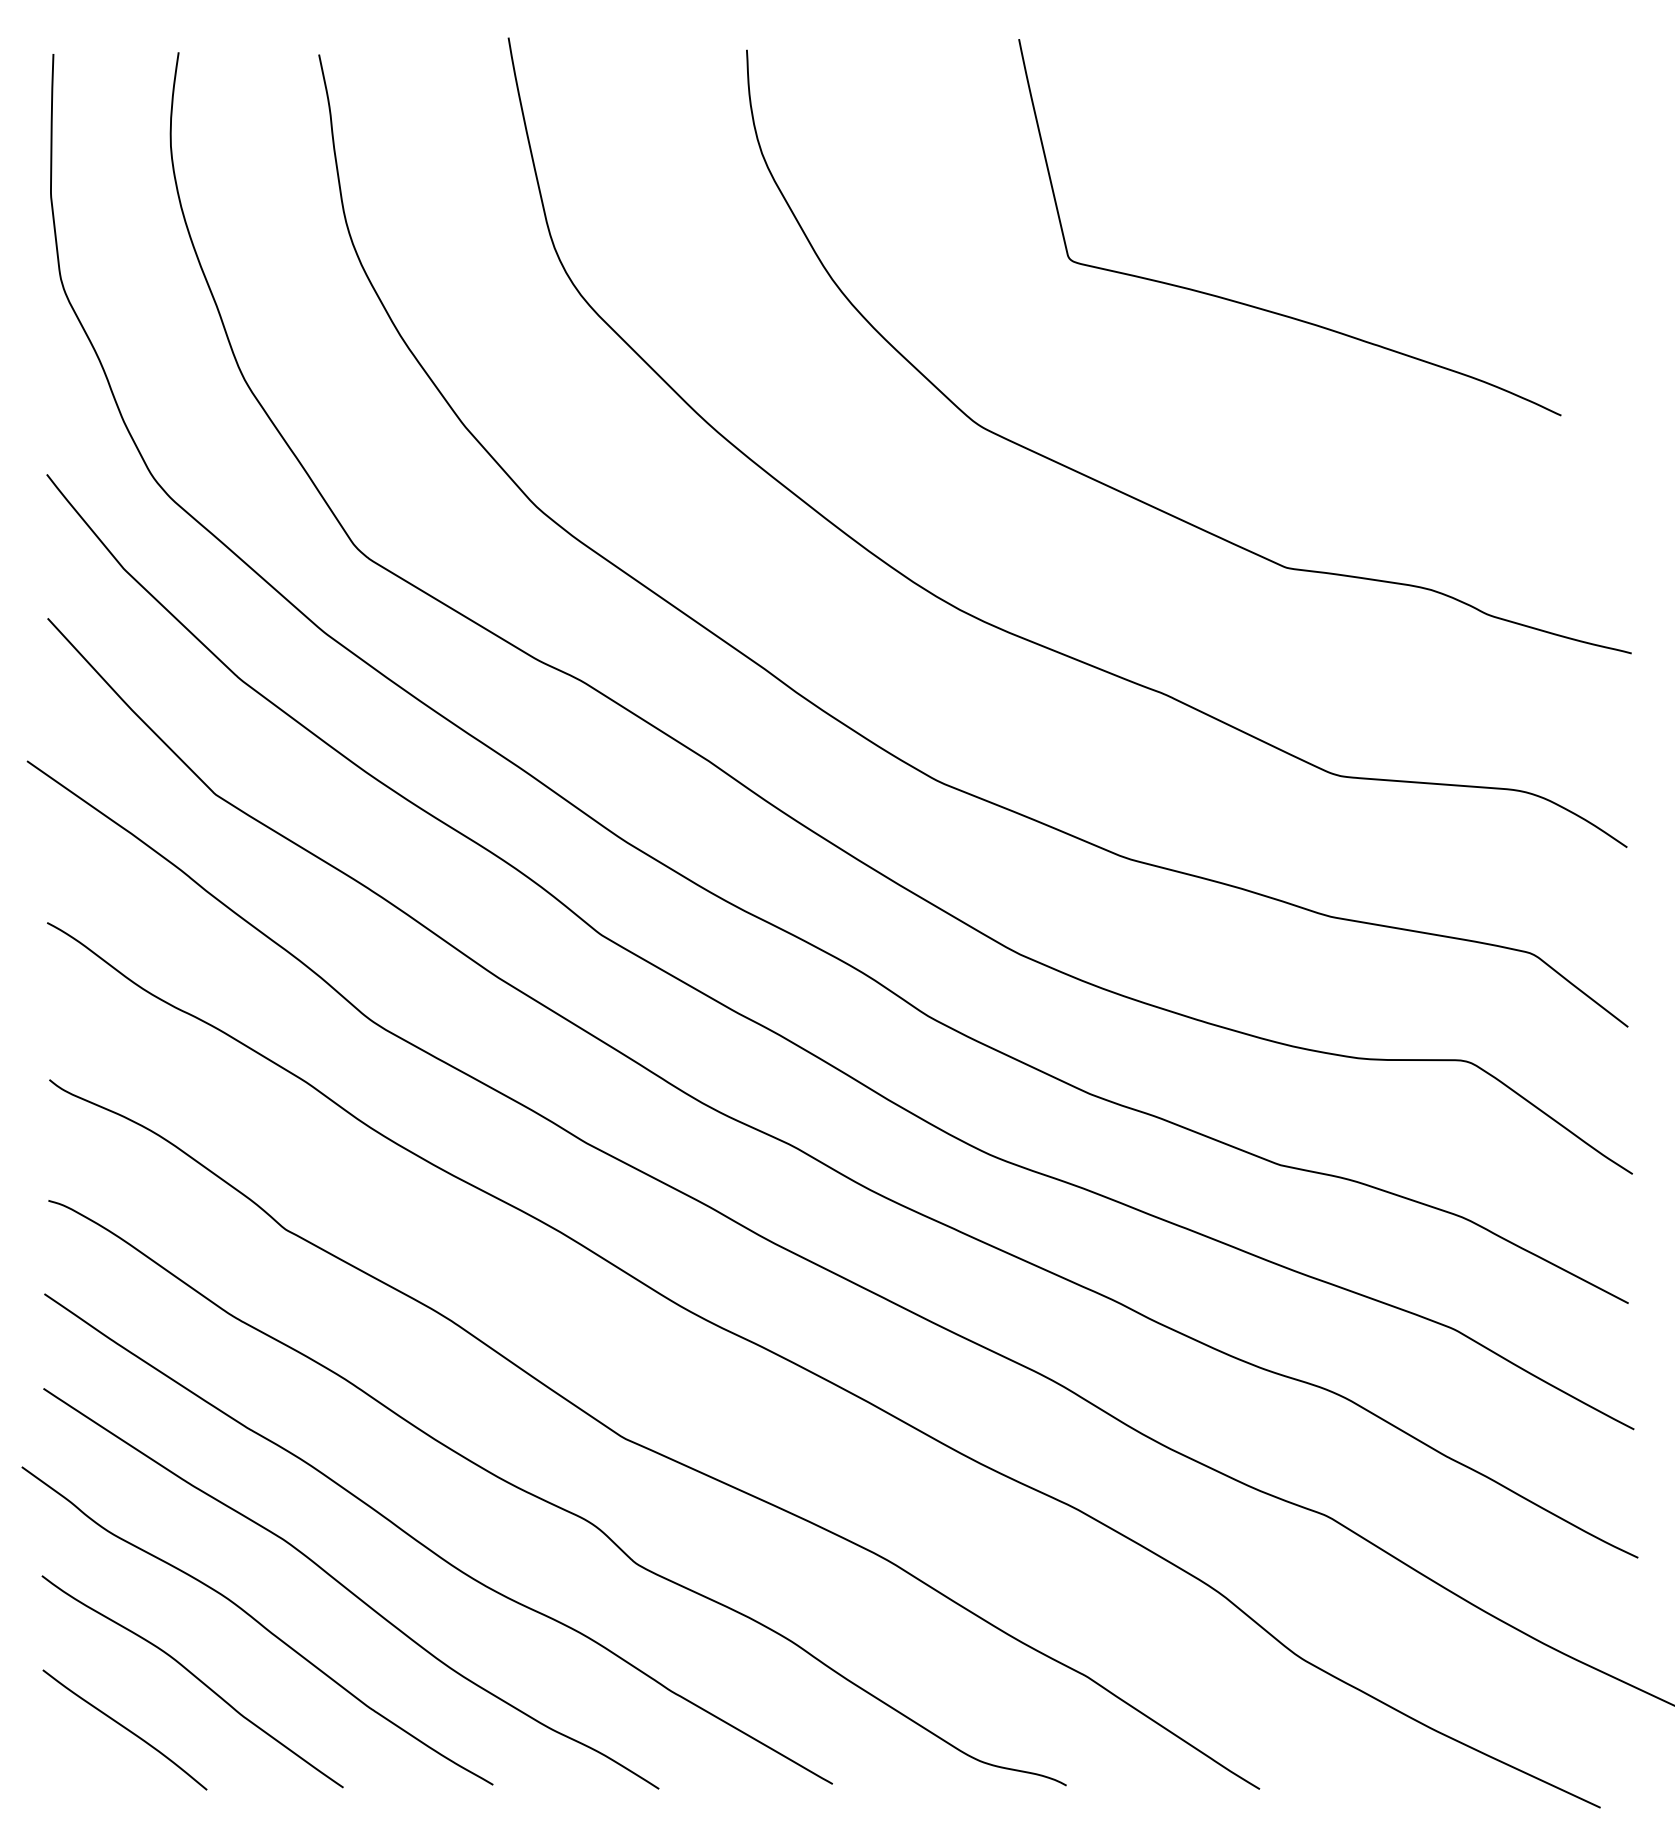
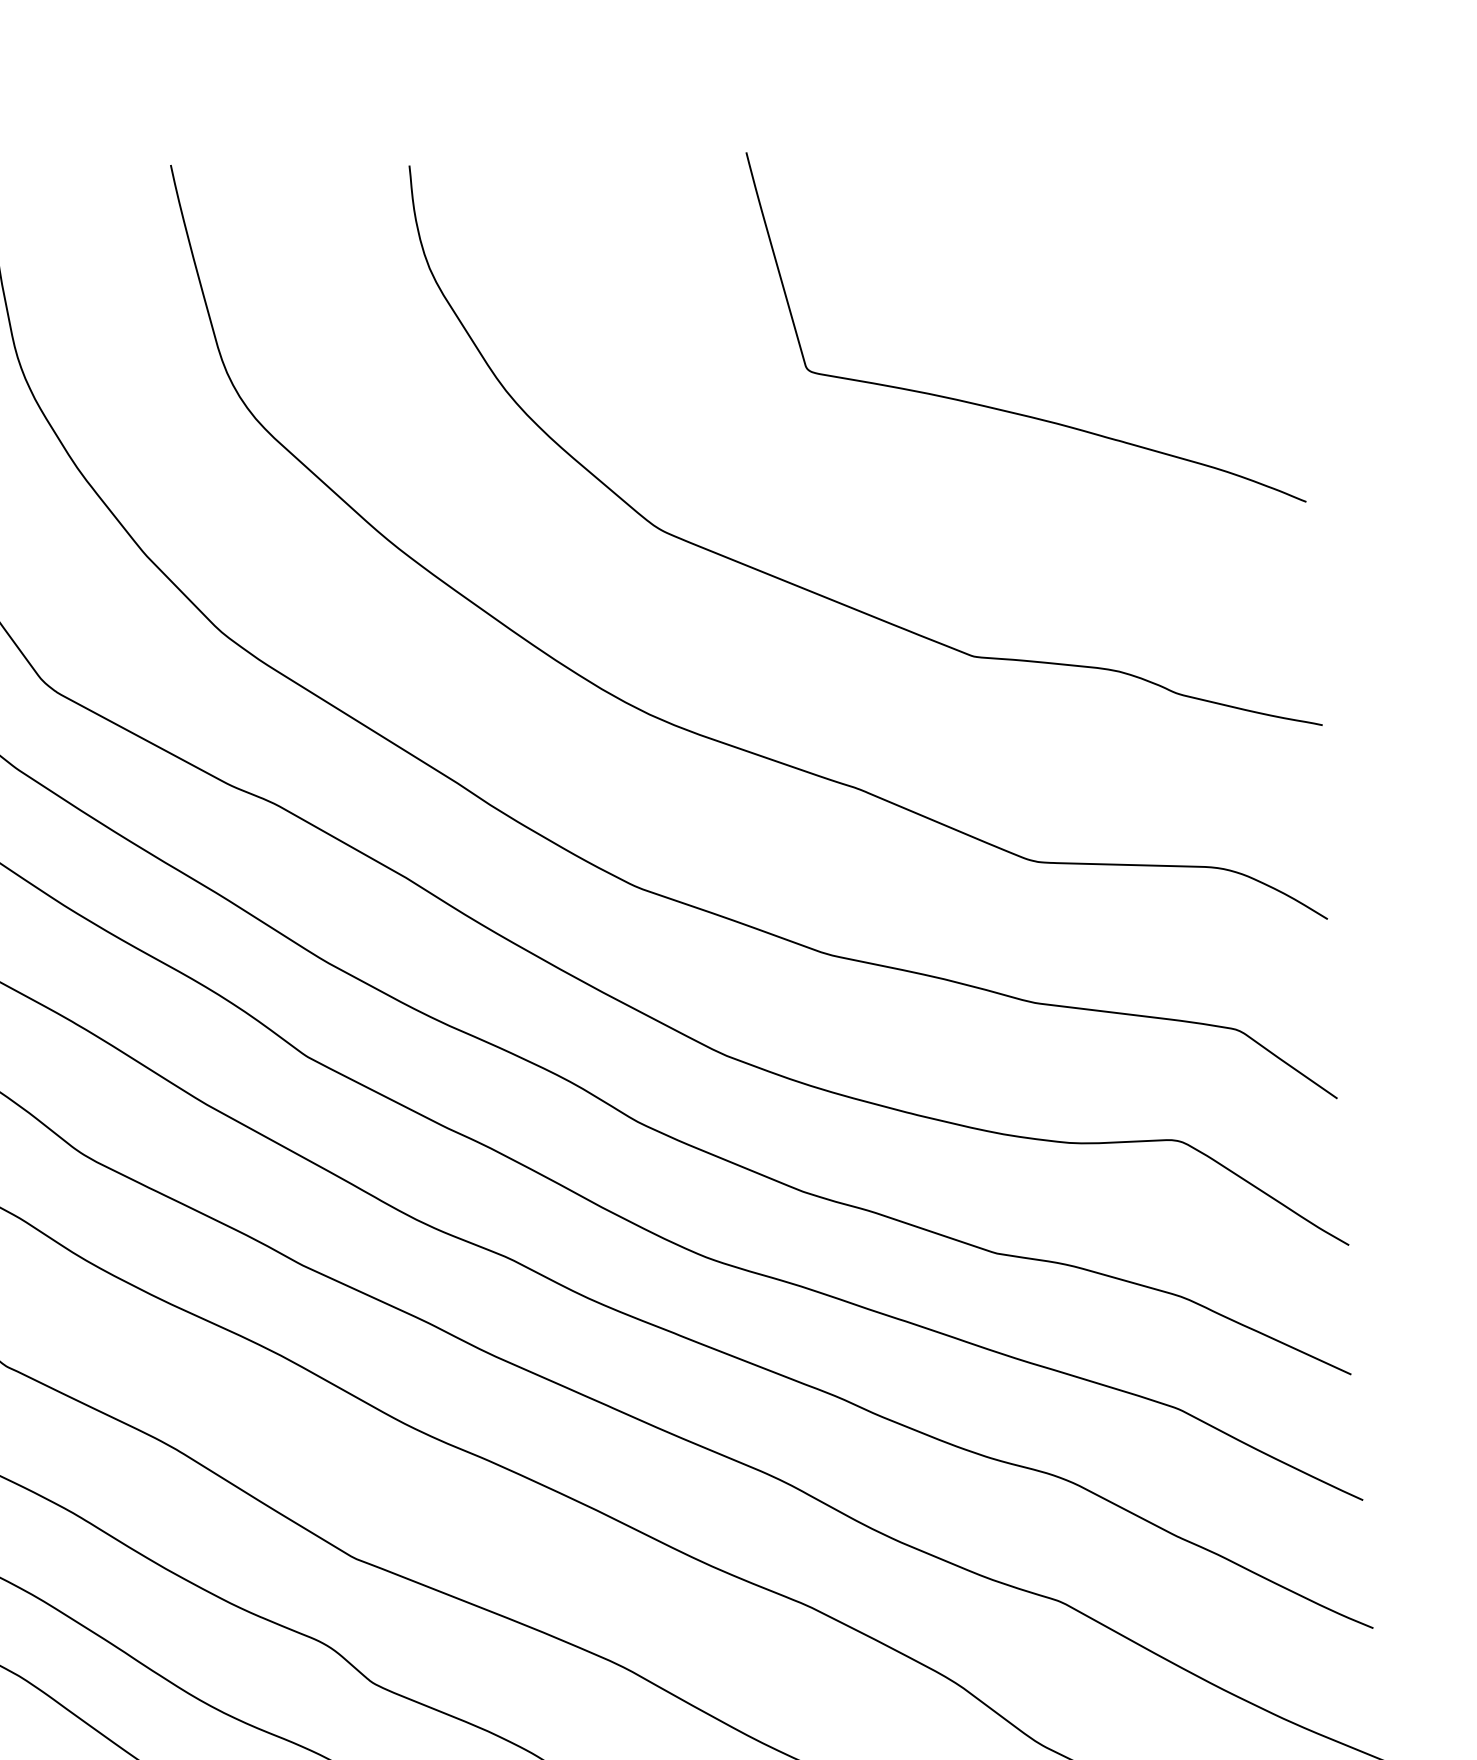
curve: (1267, 309) -> (1007, 410), moved

